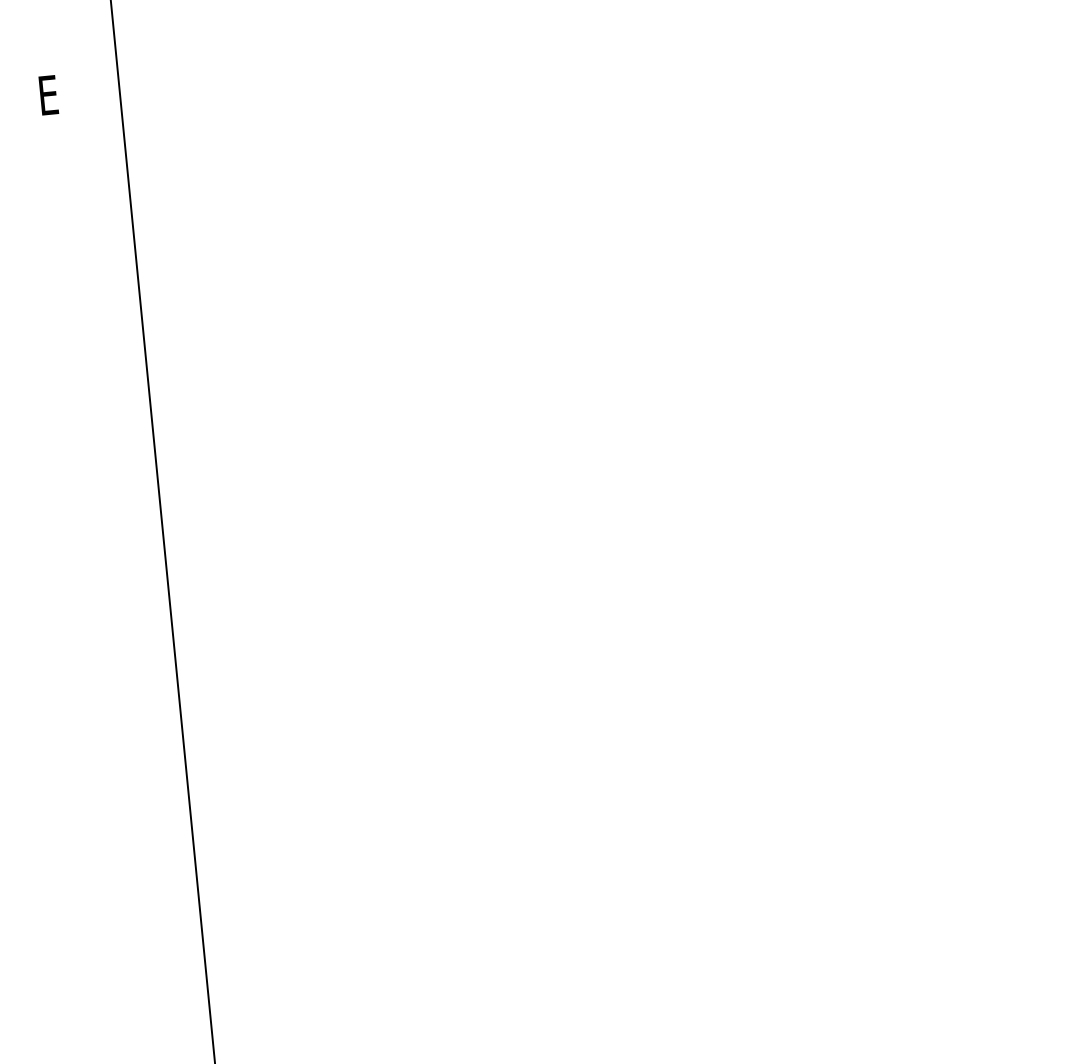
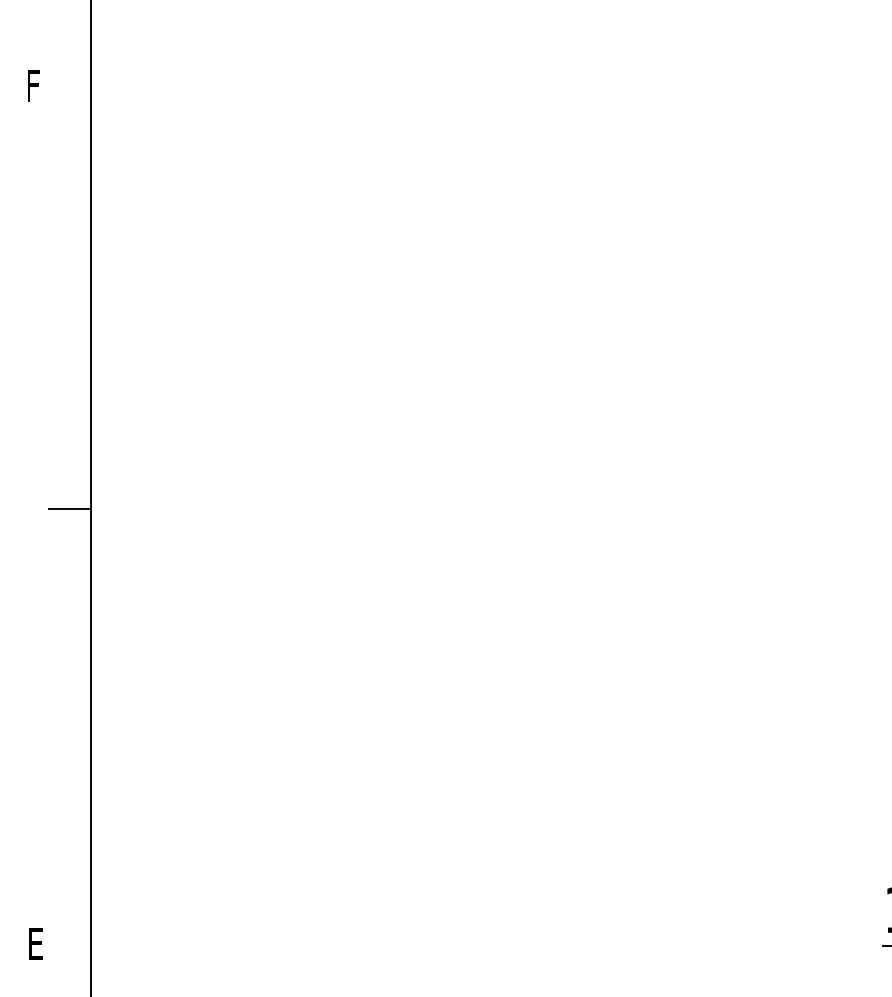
text: (50, 94) -> (35, 85), E -> F
line: (144, 614) -> (70, 508), added

